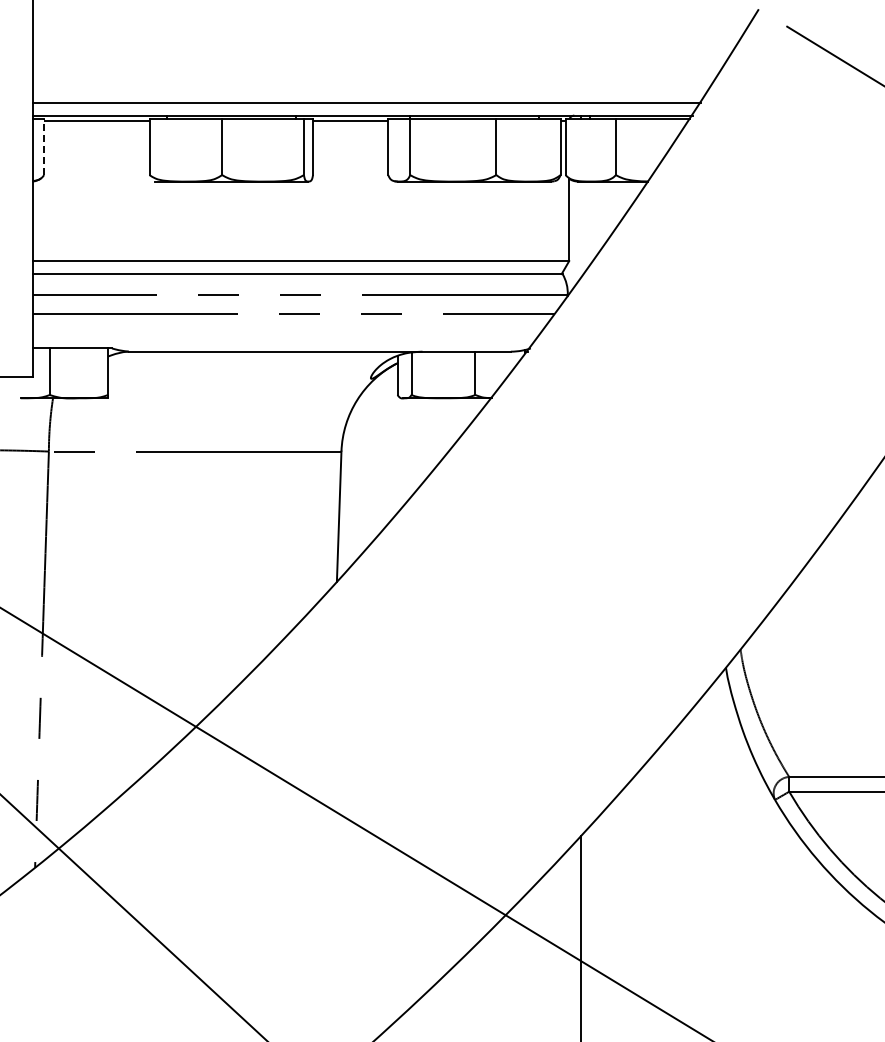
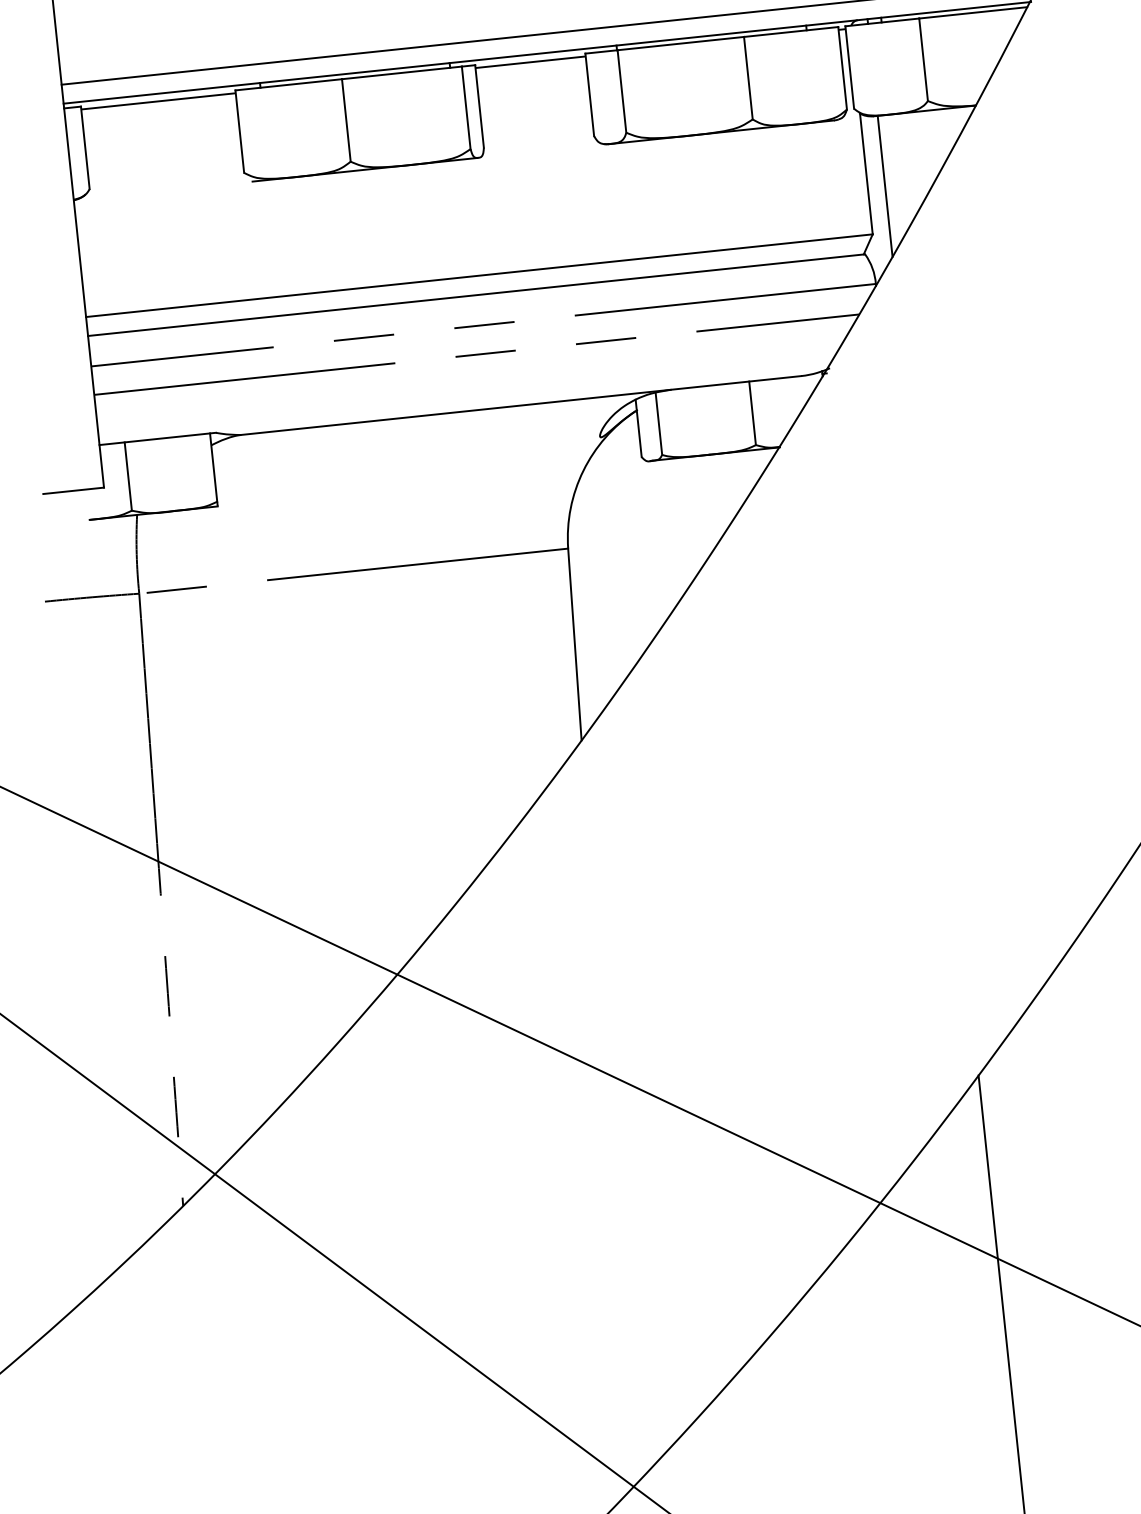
line: (44, 146) -> (85, 147), dashed -> solid
line: (580, 229) -> (884, 186), added

